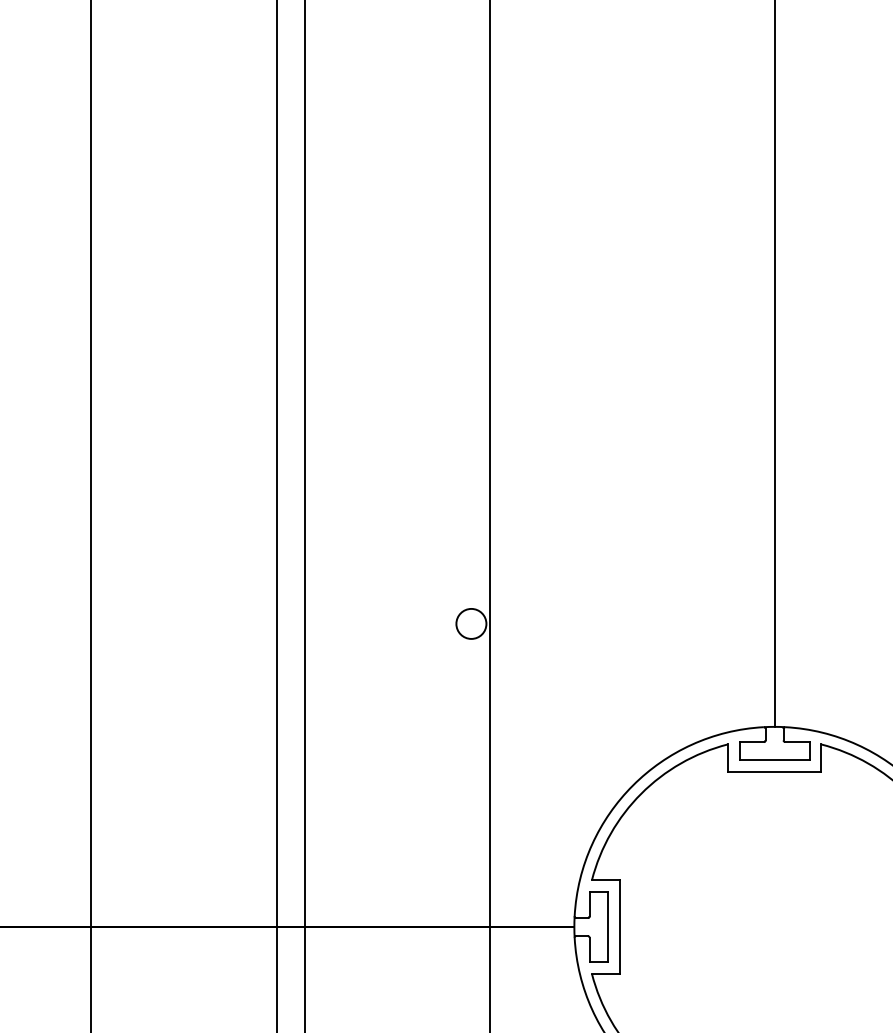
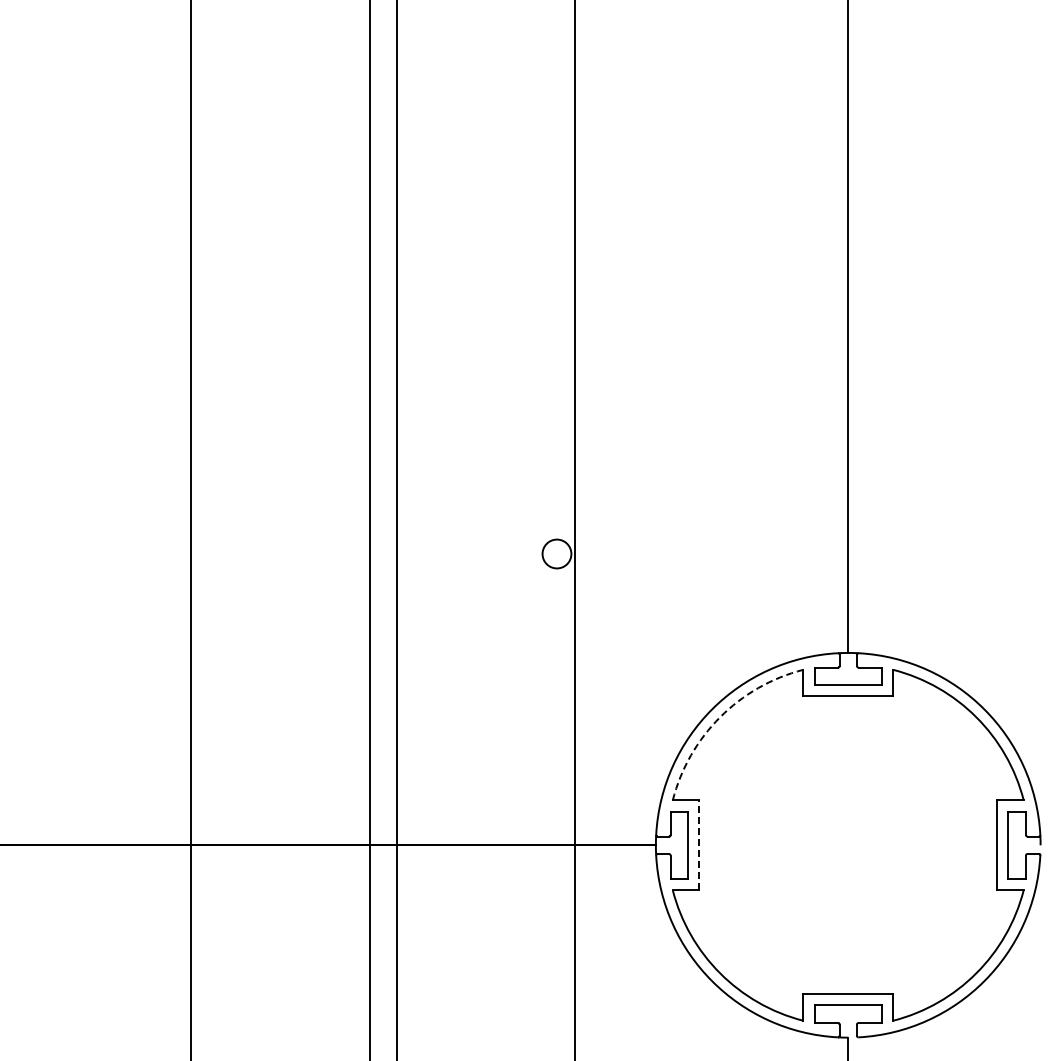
arc: (641, 794) -> (720, 717), solid -> dashed
line: (619, 927) -> (699, 845), solid -> dashed

